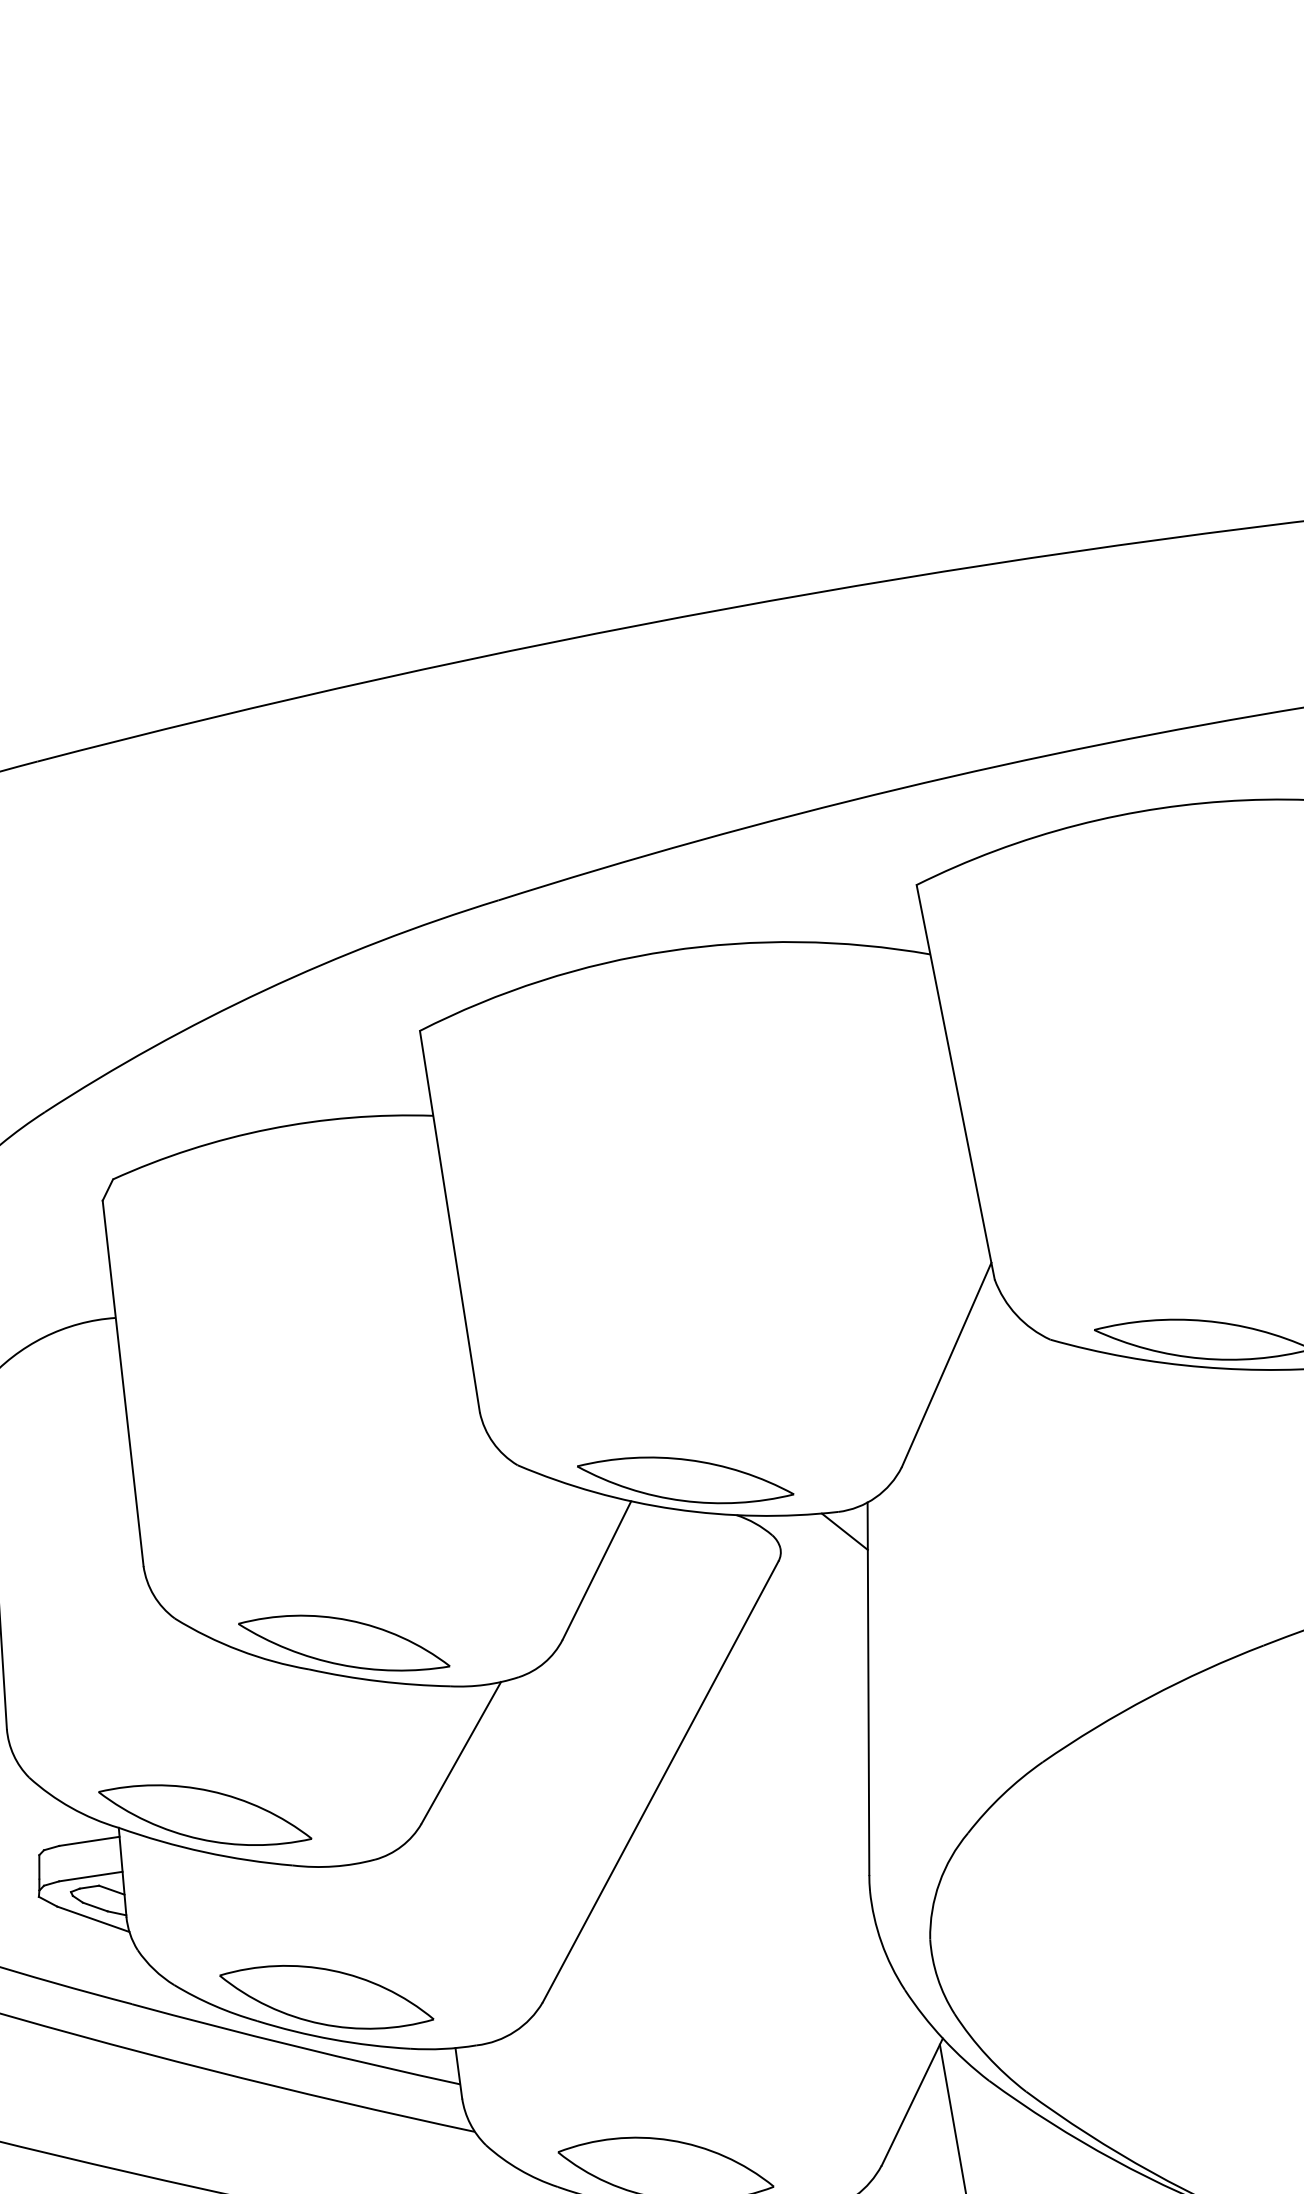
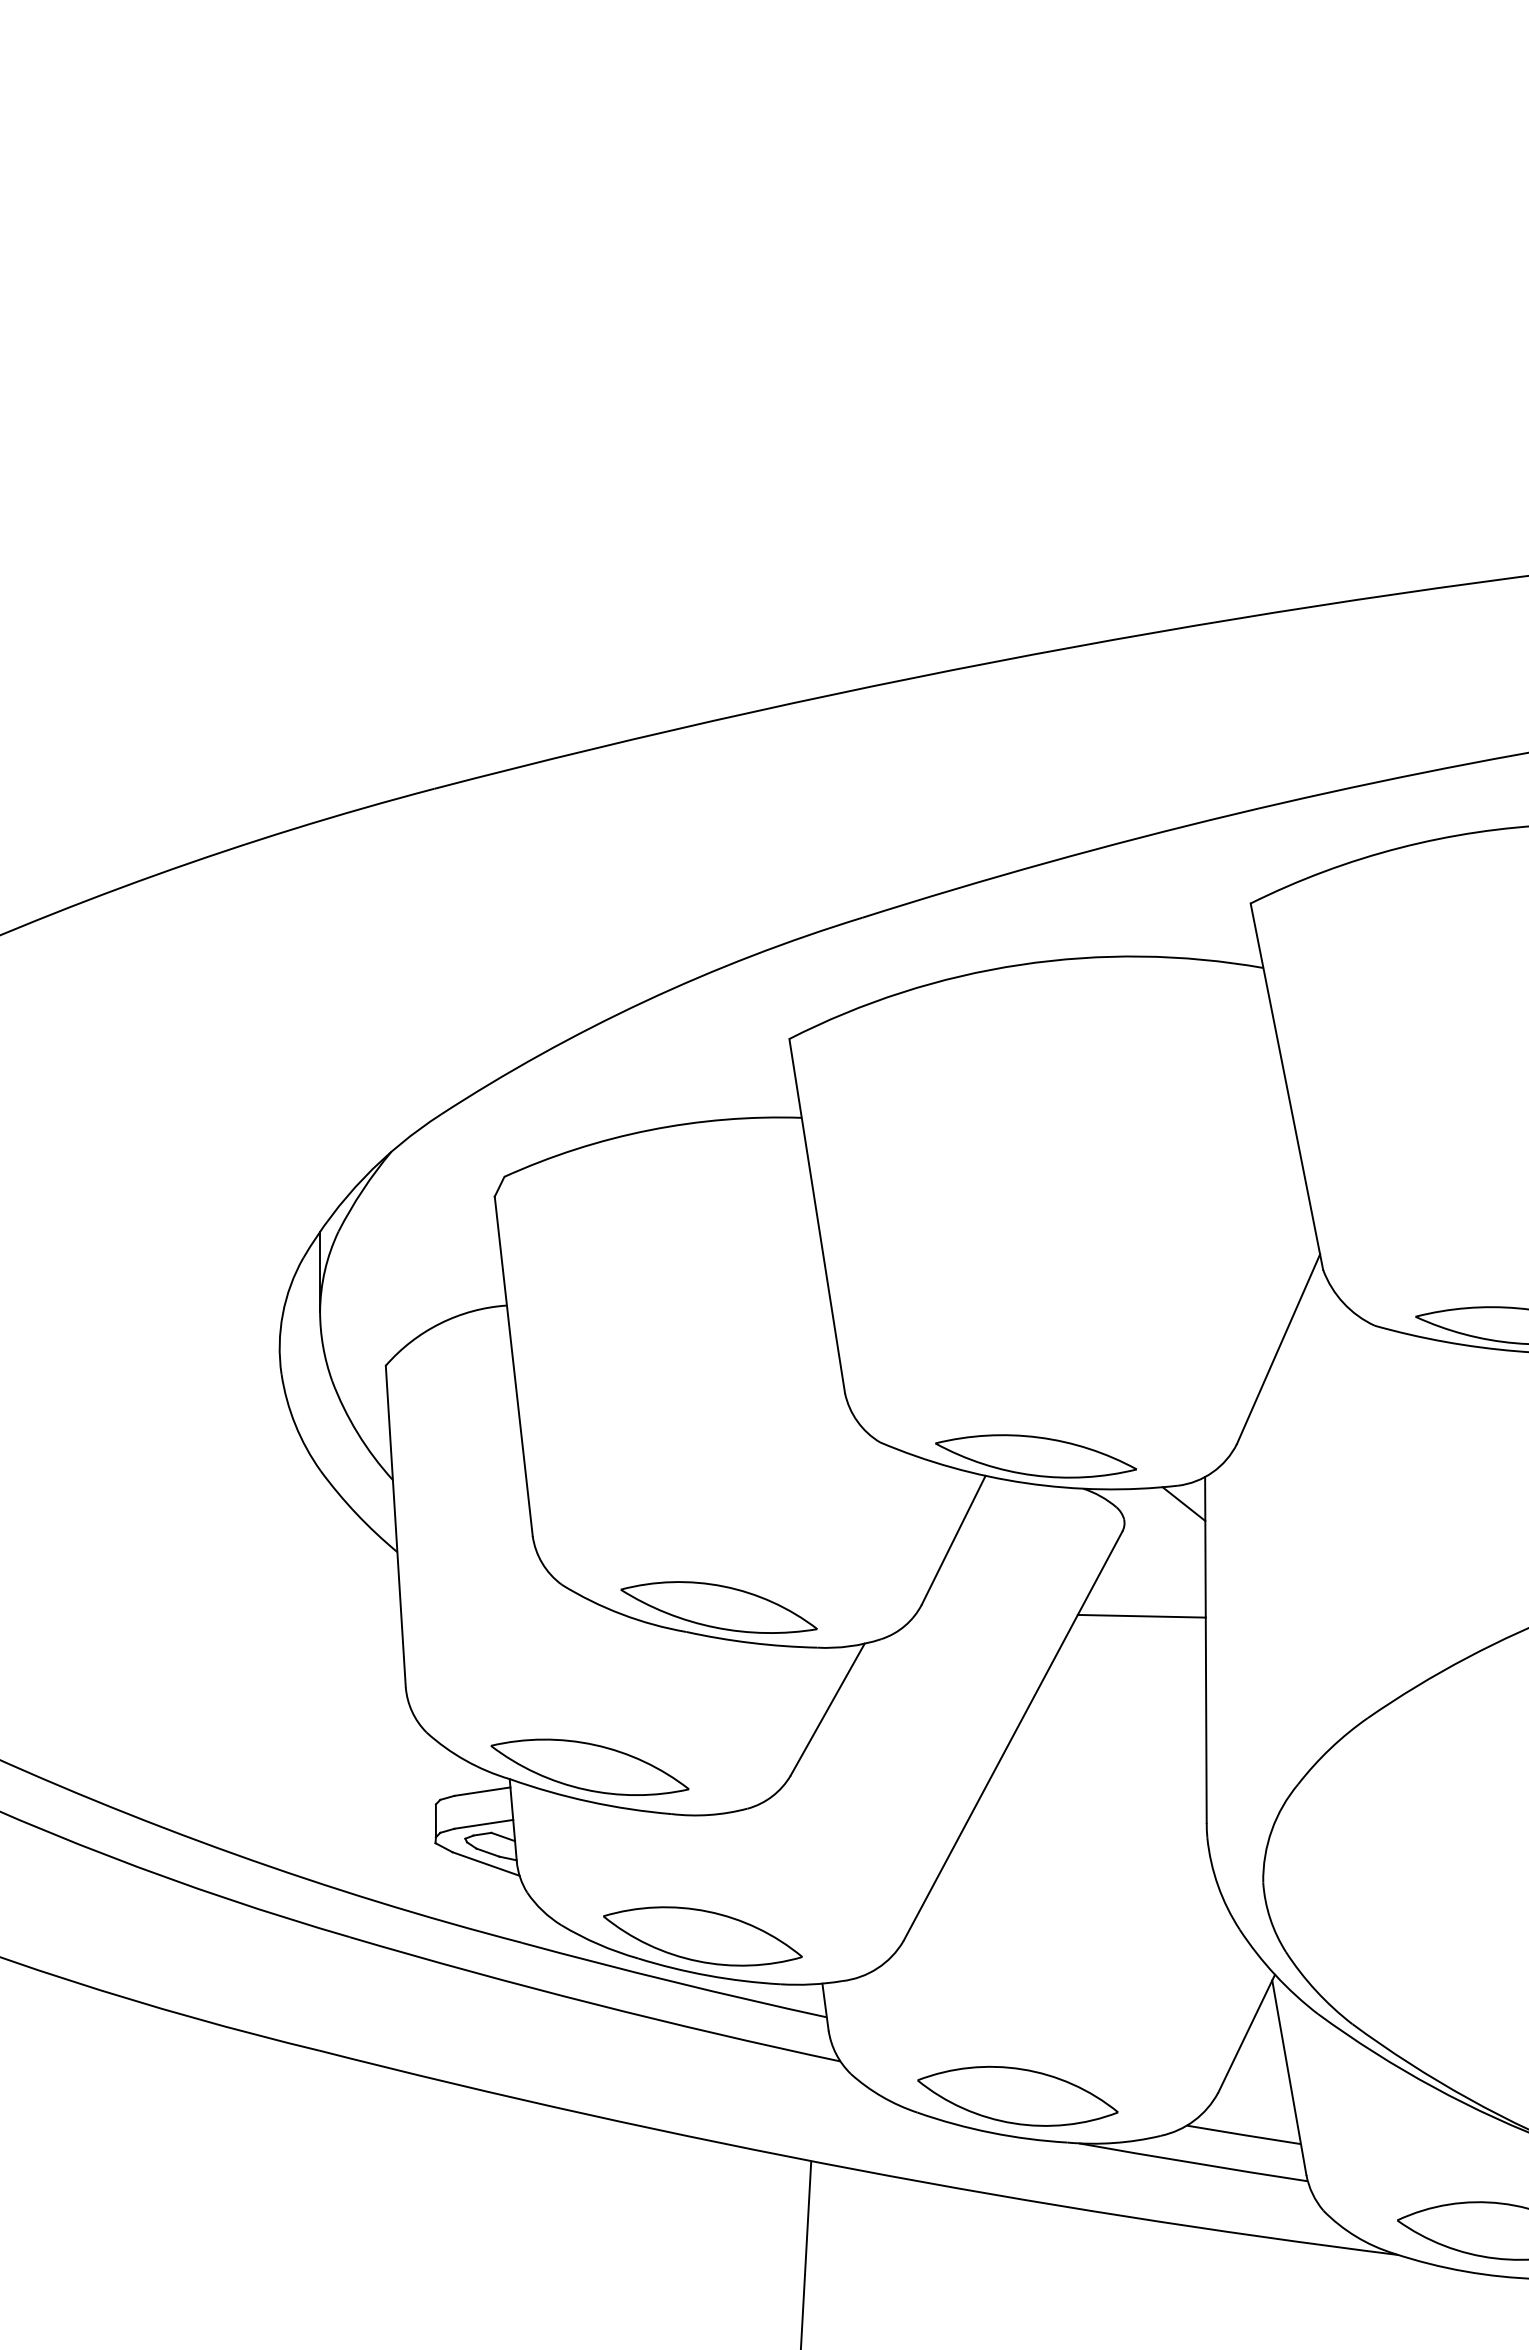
line: (799, 1651) -> (1141, 1615), added

